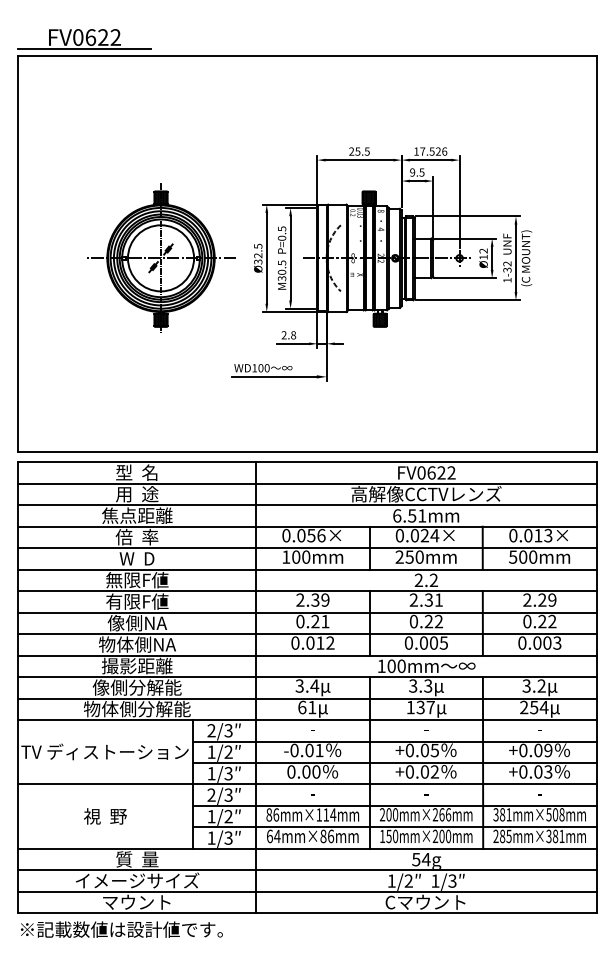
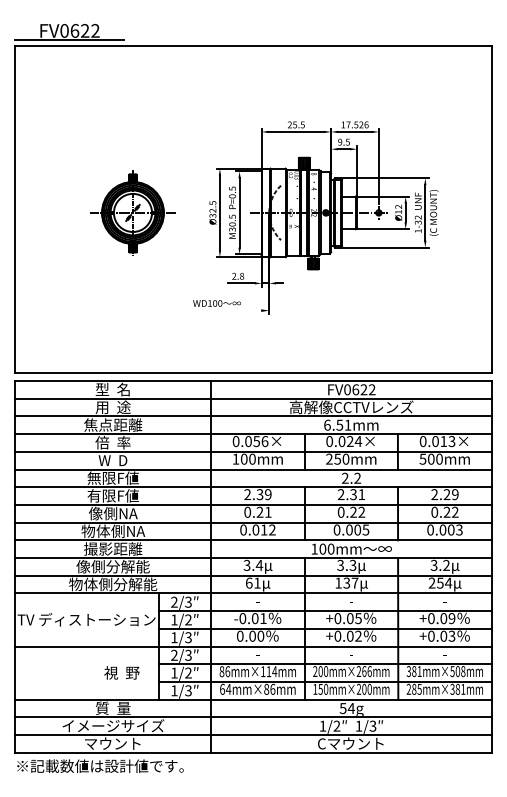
part: (161, 257) -> (133, 212), size x0.7
line: (274, 376) -> (226, 310), removed
text: (104, 815) -> (121, 672), moved

